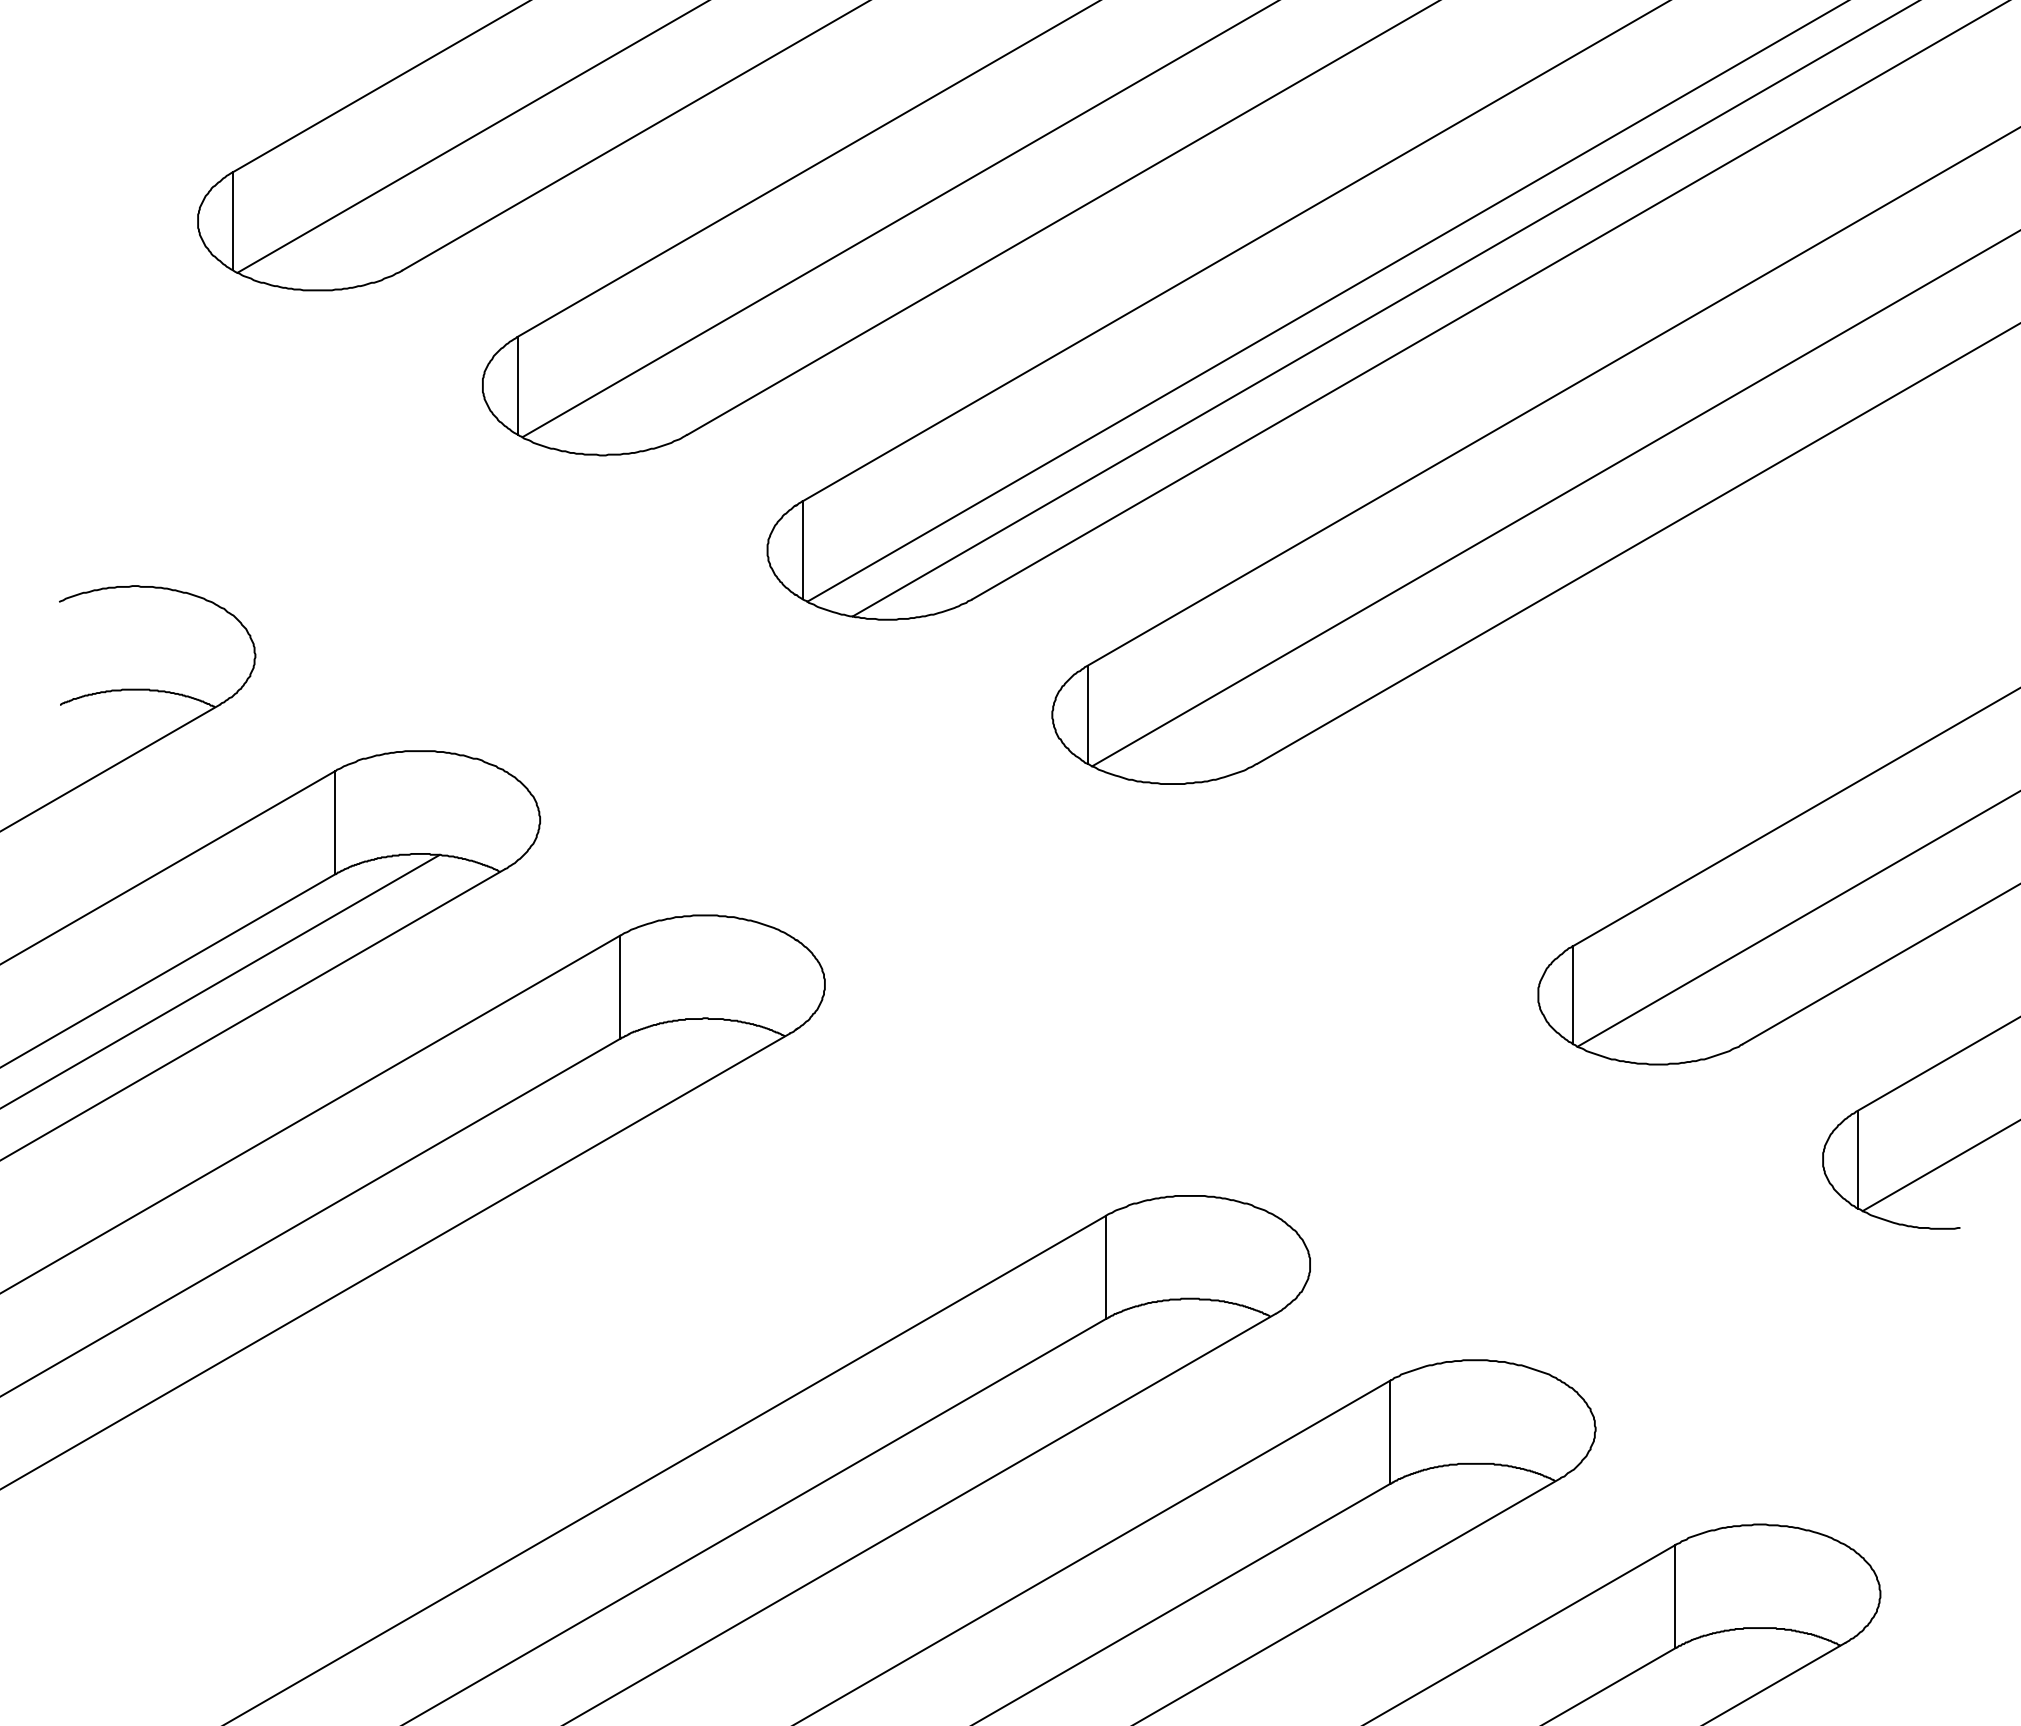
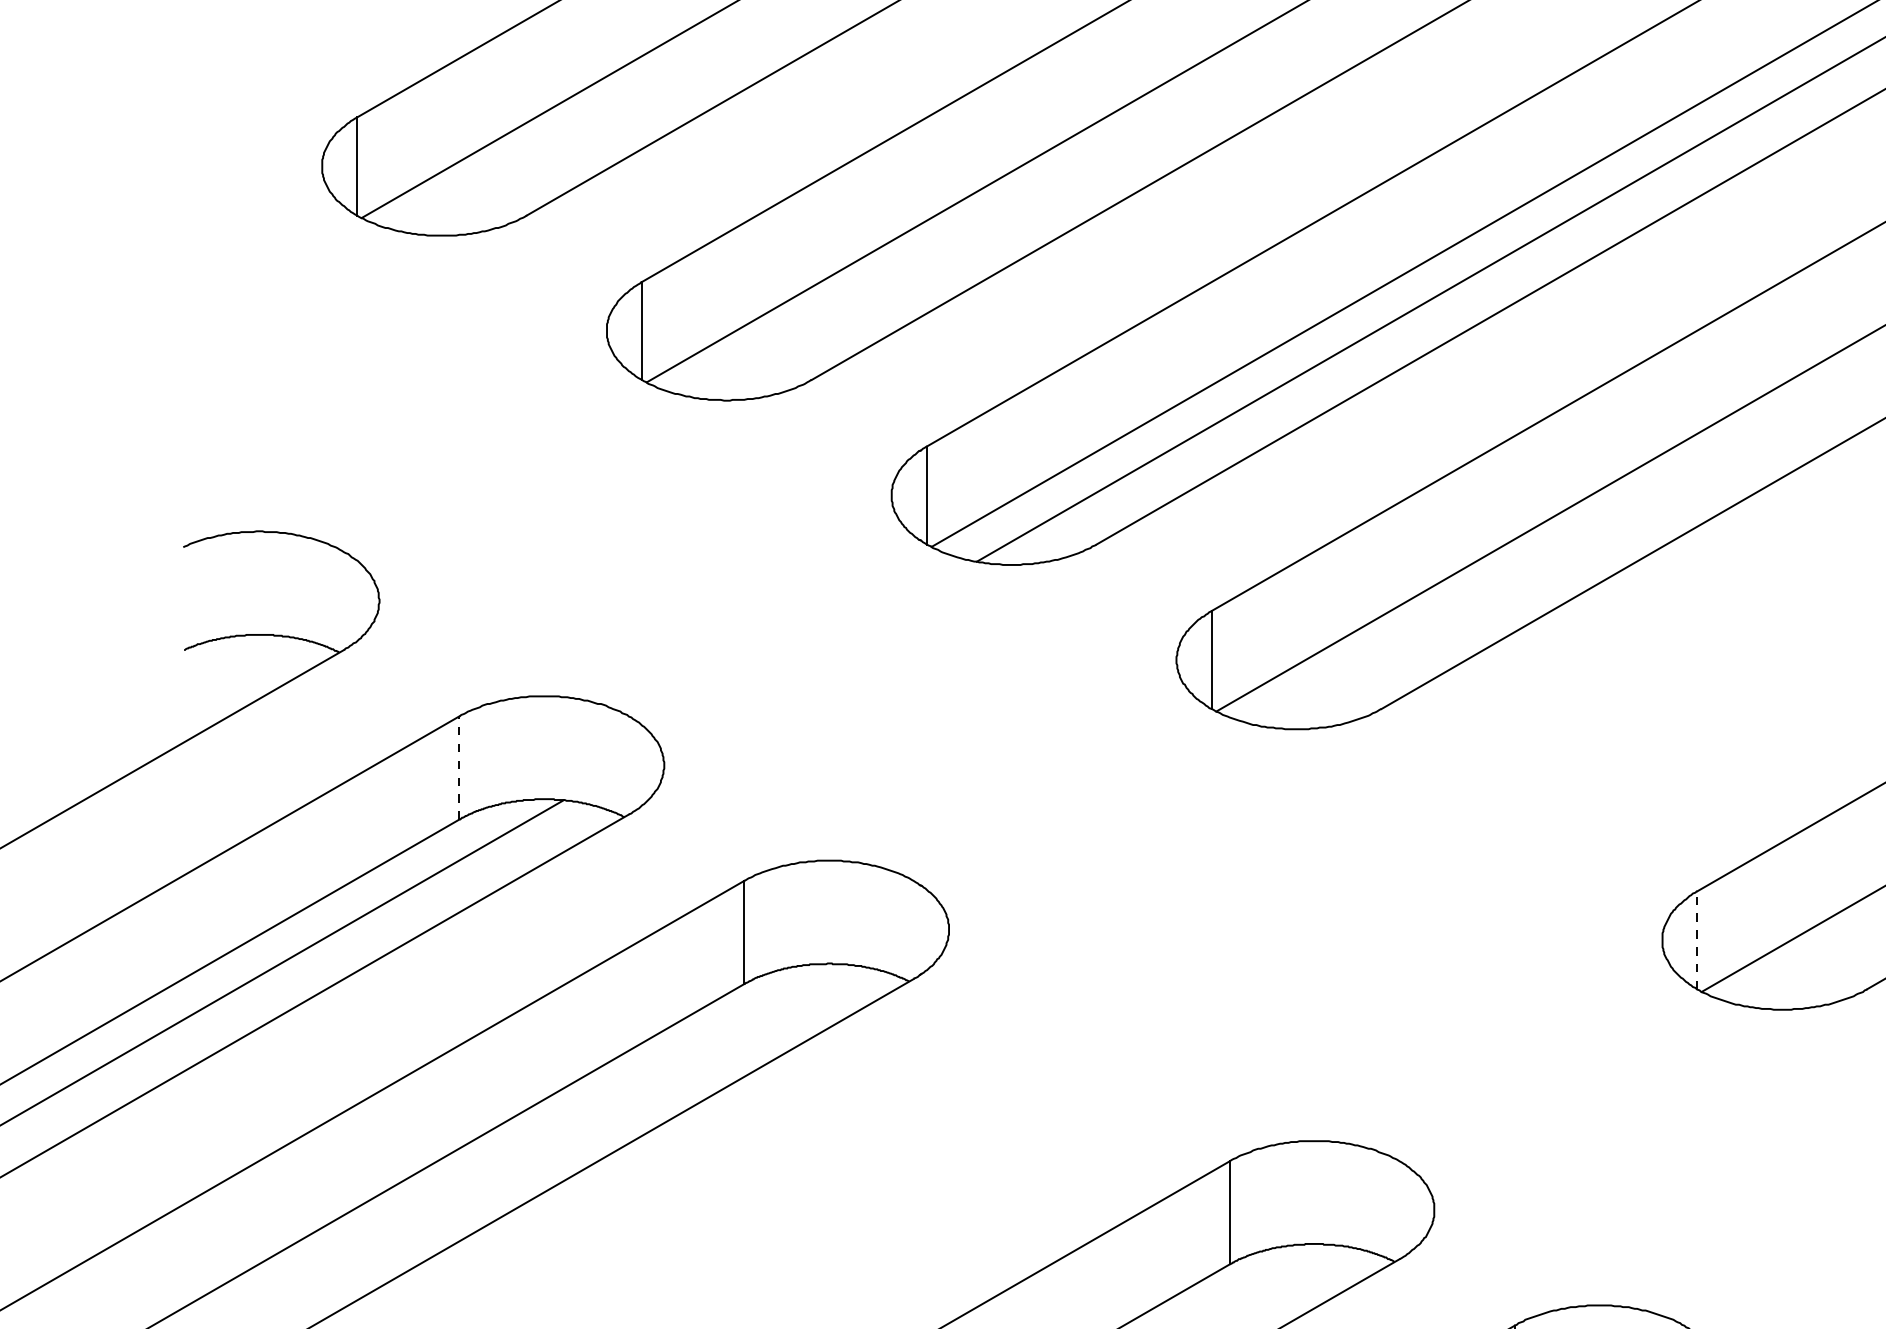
line: (335, 822) -> (459, 767), solid -> dashed
line: (1573, 995) -> (1697, 940), solid -> dashed

